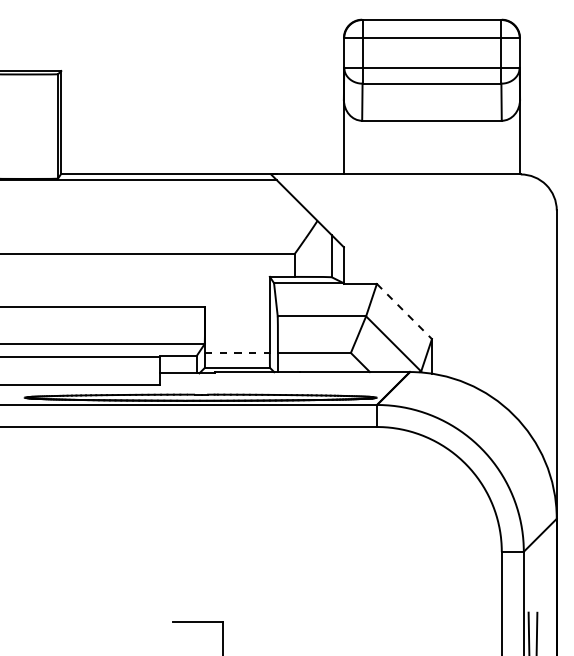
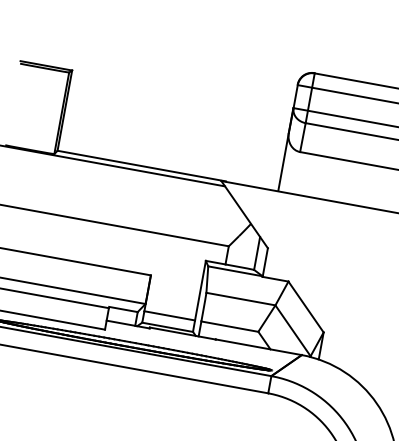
line: (404, 311) -> (306, 307), dashed -> solid
line: (237, 353) -> (169, 316), dashed -> solid

